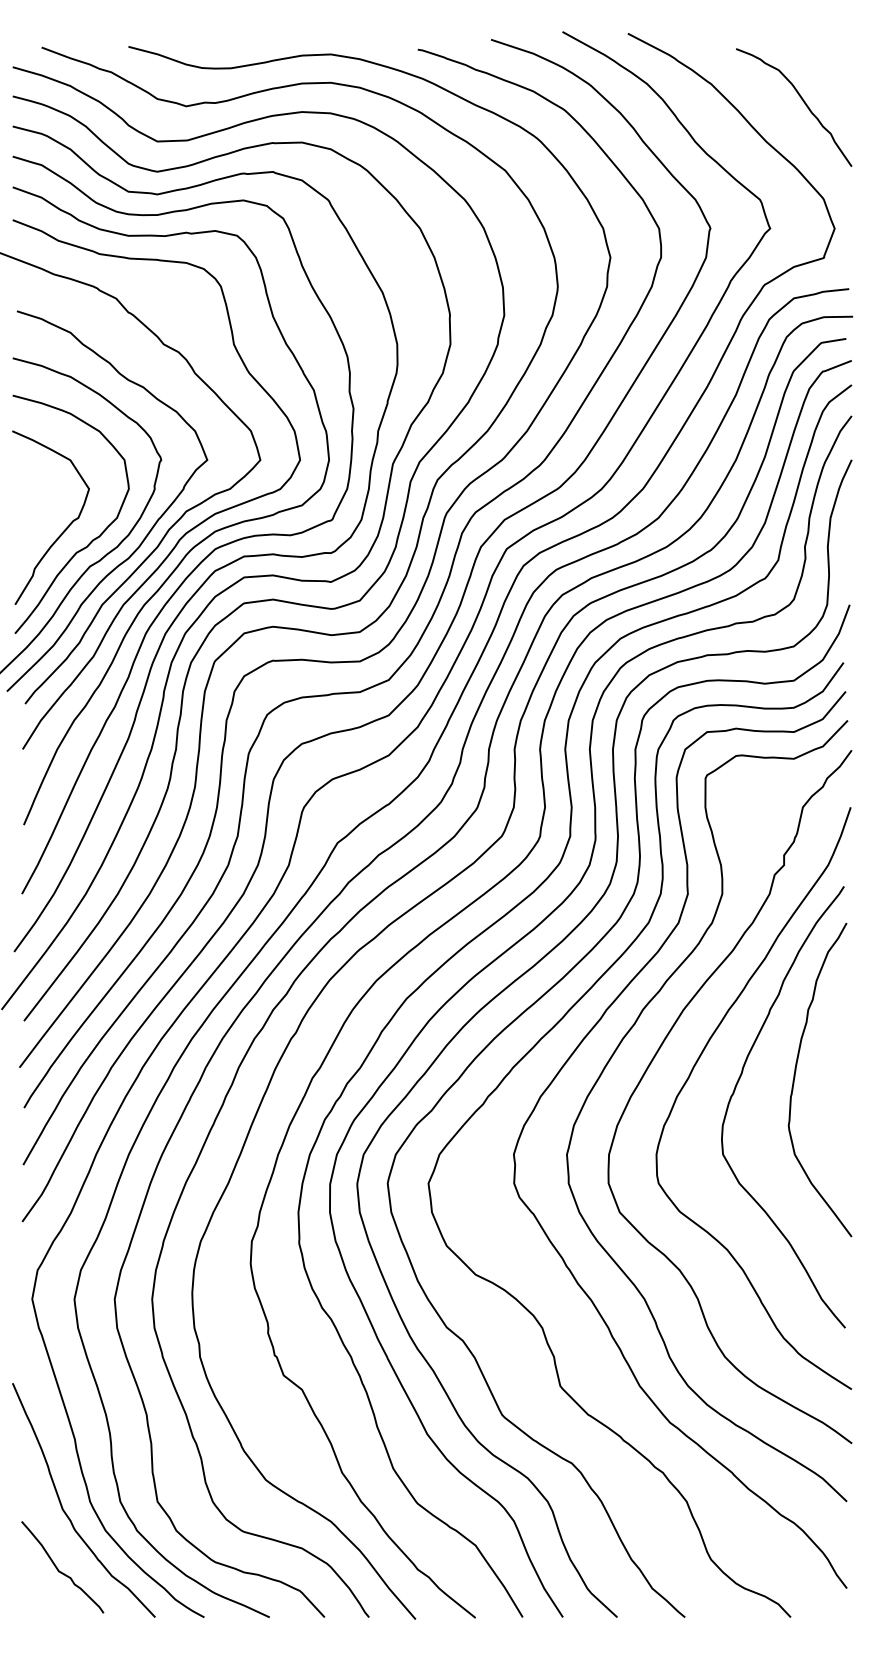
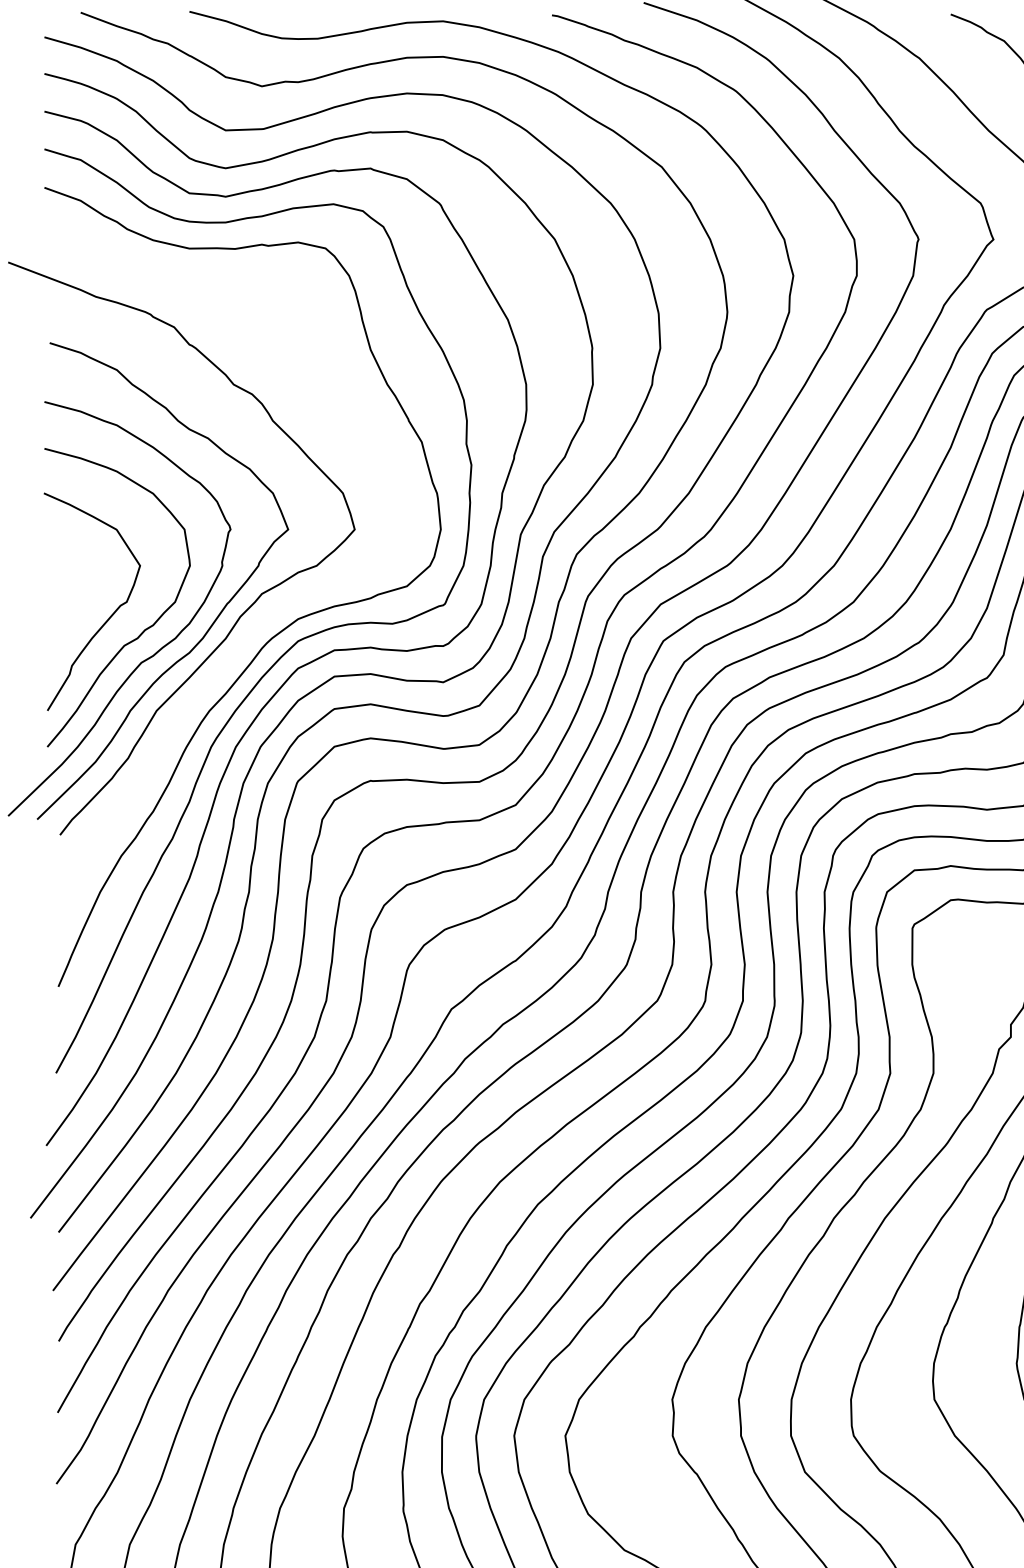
curve: (188, 530) -> (264, 617), removed

